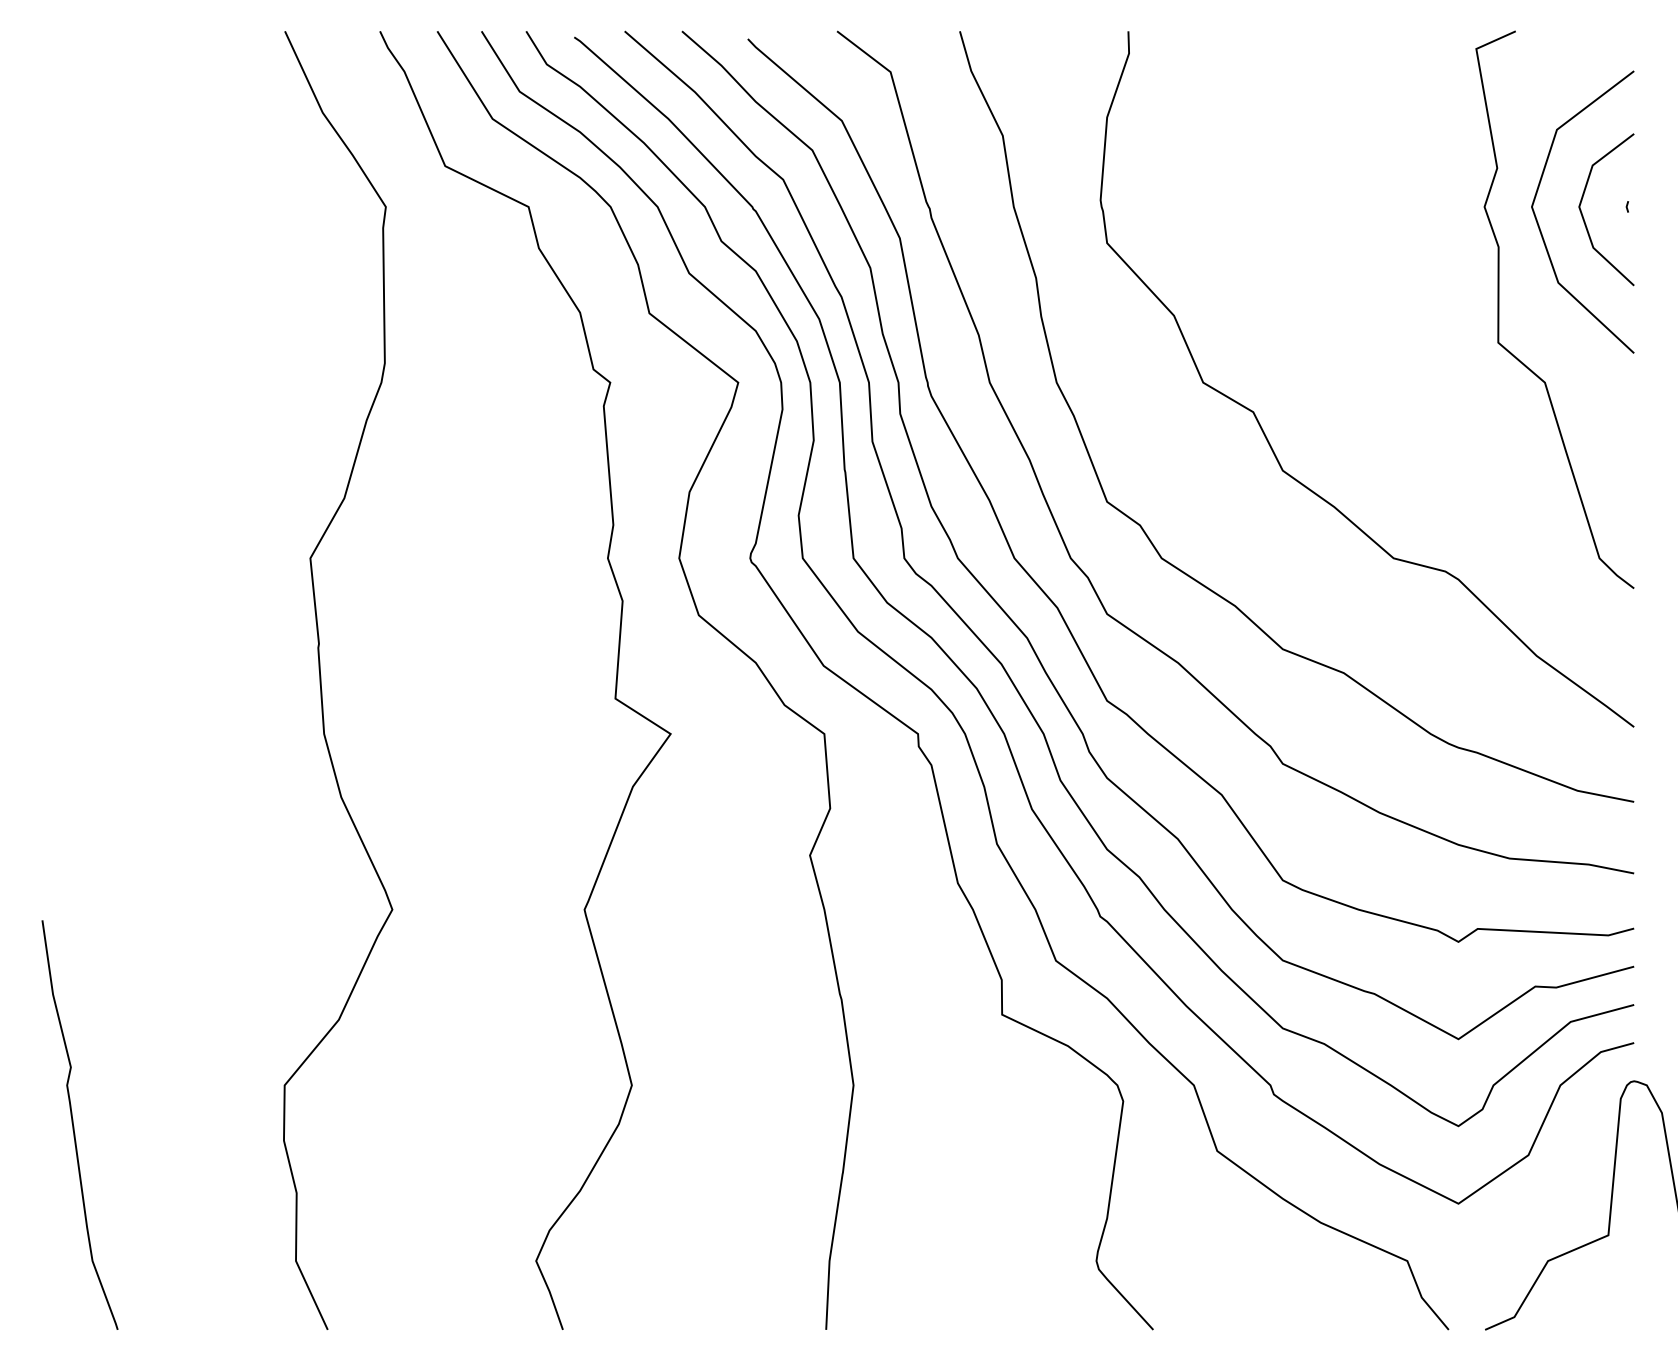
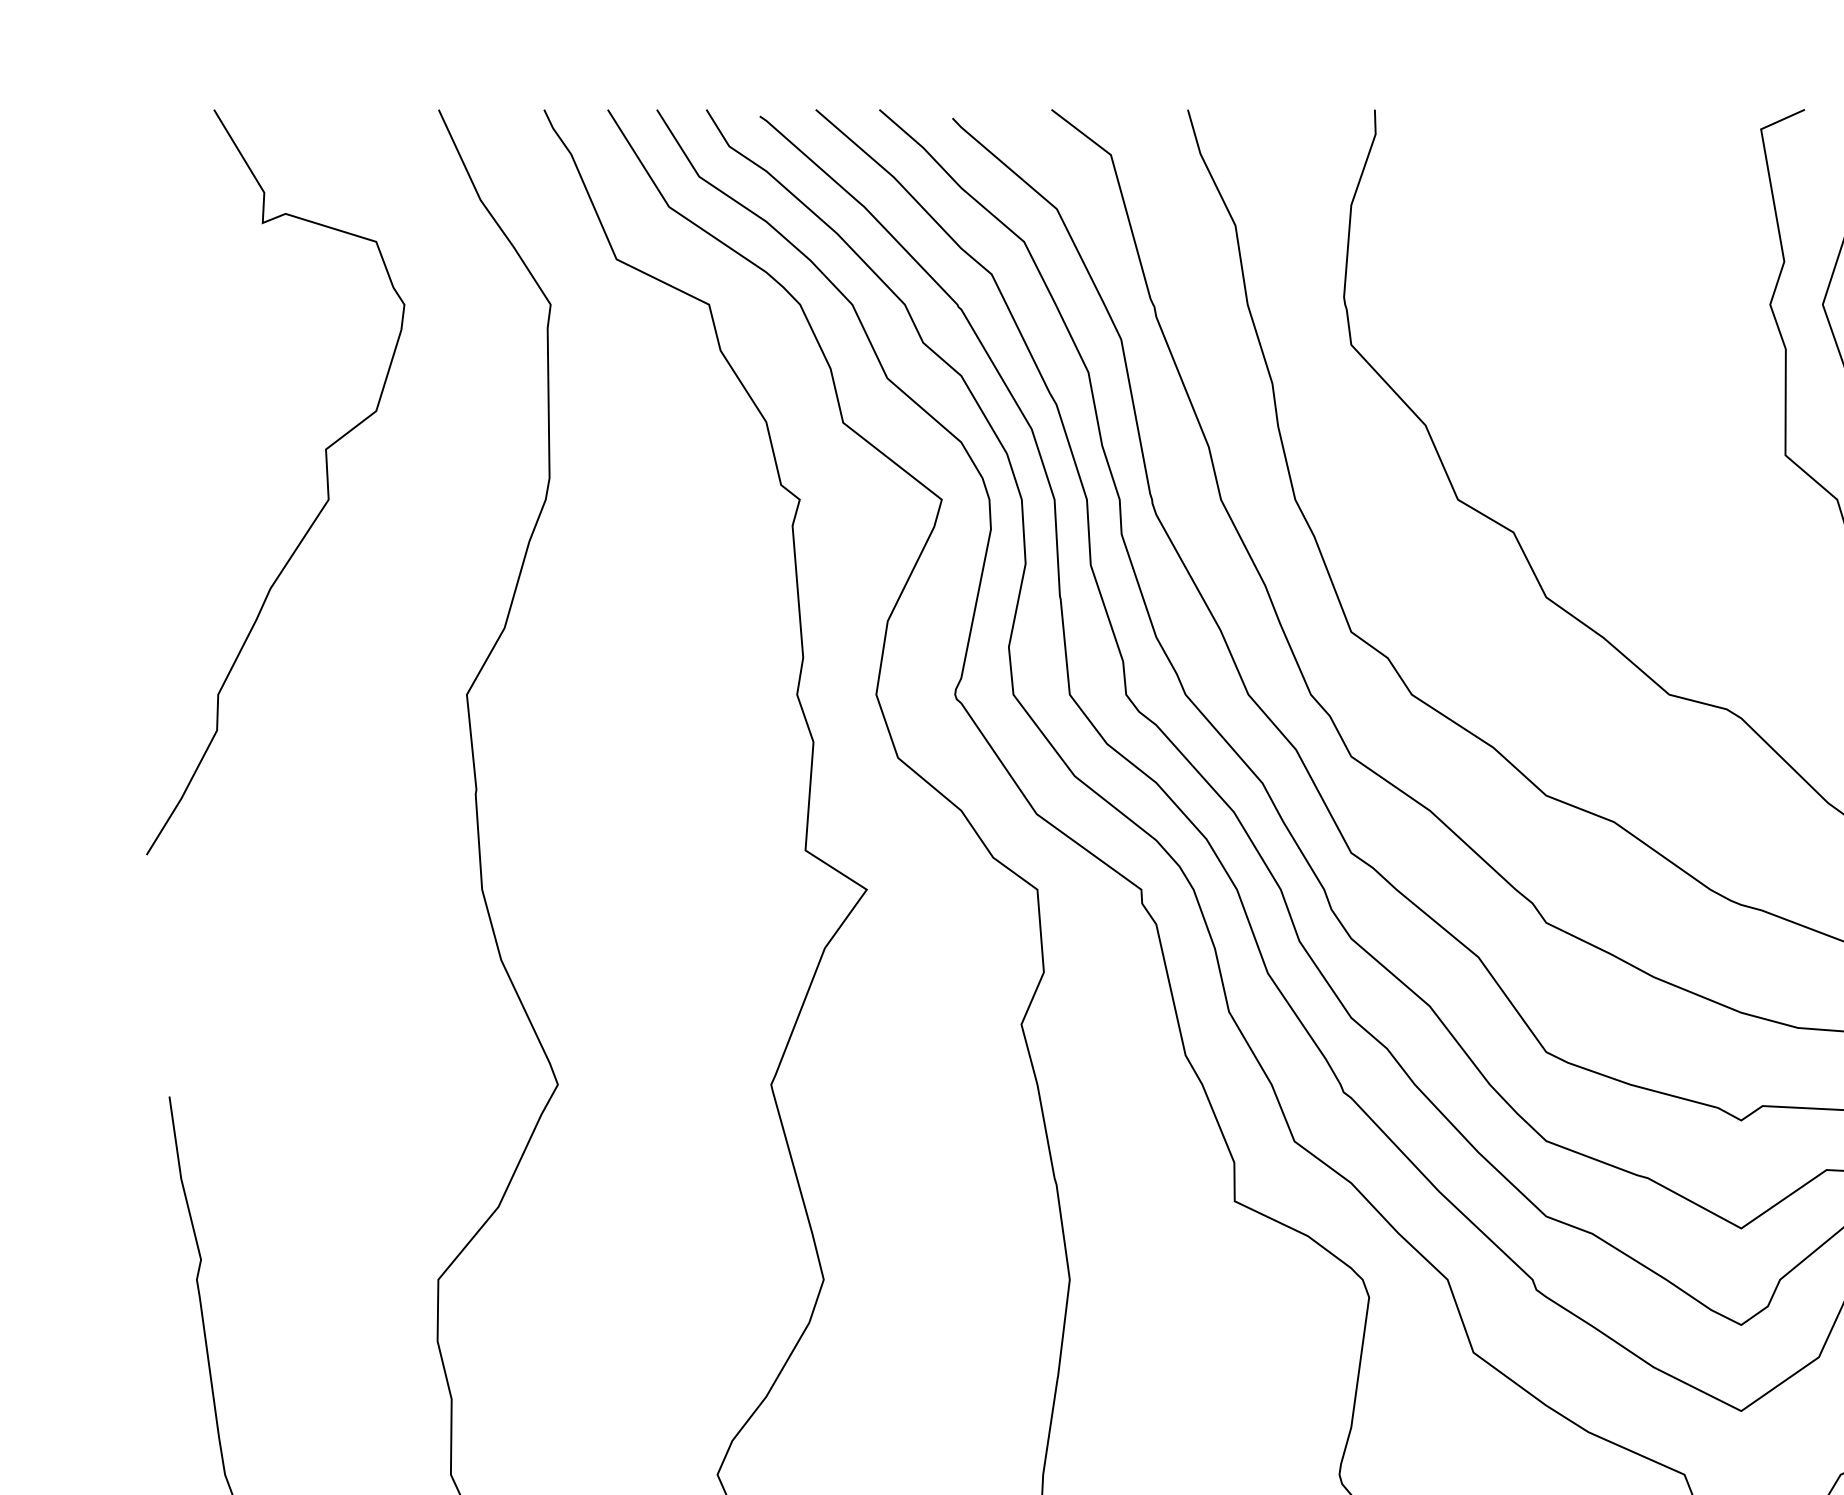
curve: (183, 362) -> (326, 477), added

